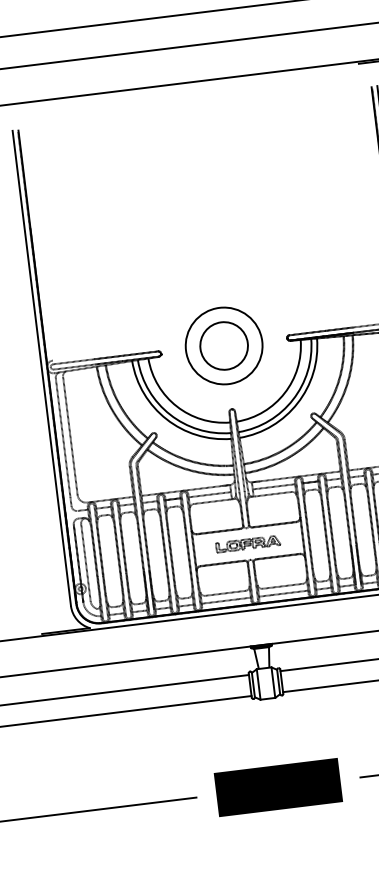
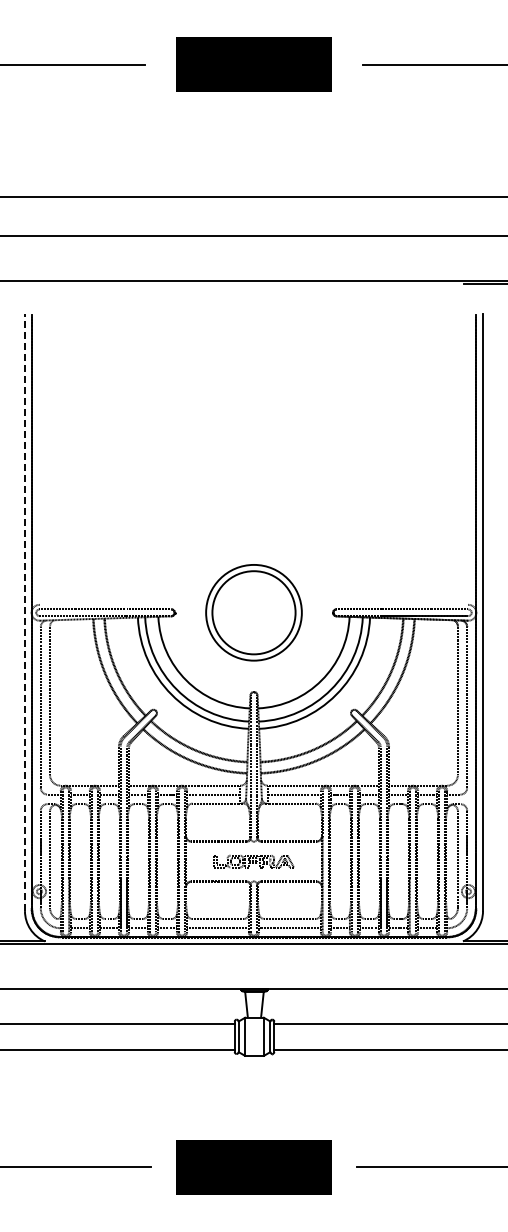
circle: (223, 345) -> (253, 612), size x1.4
line: (41, 368) -> (24, 612), solid -> dashed

